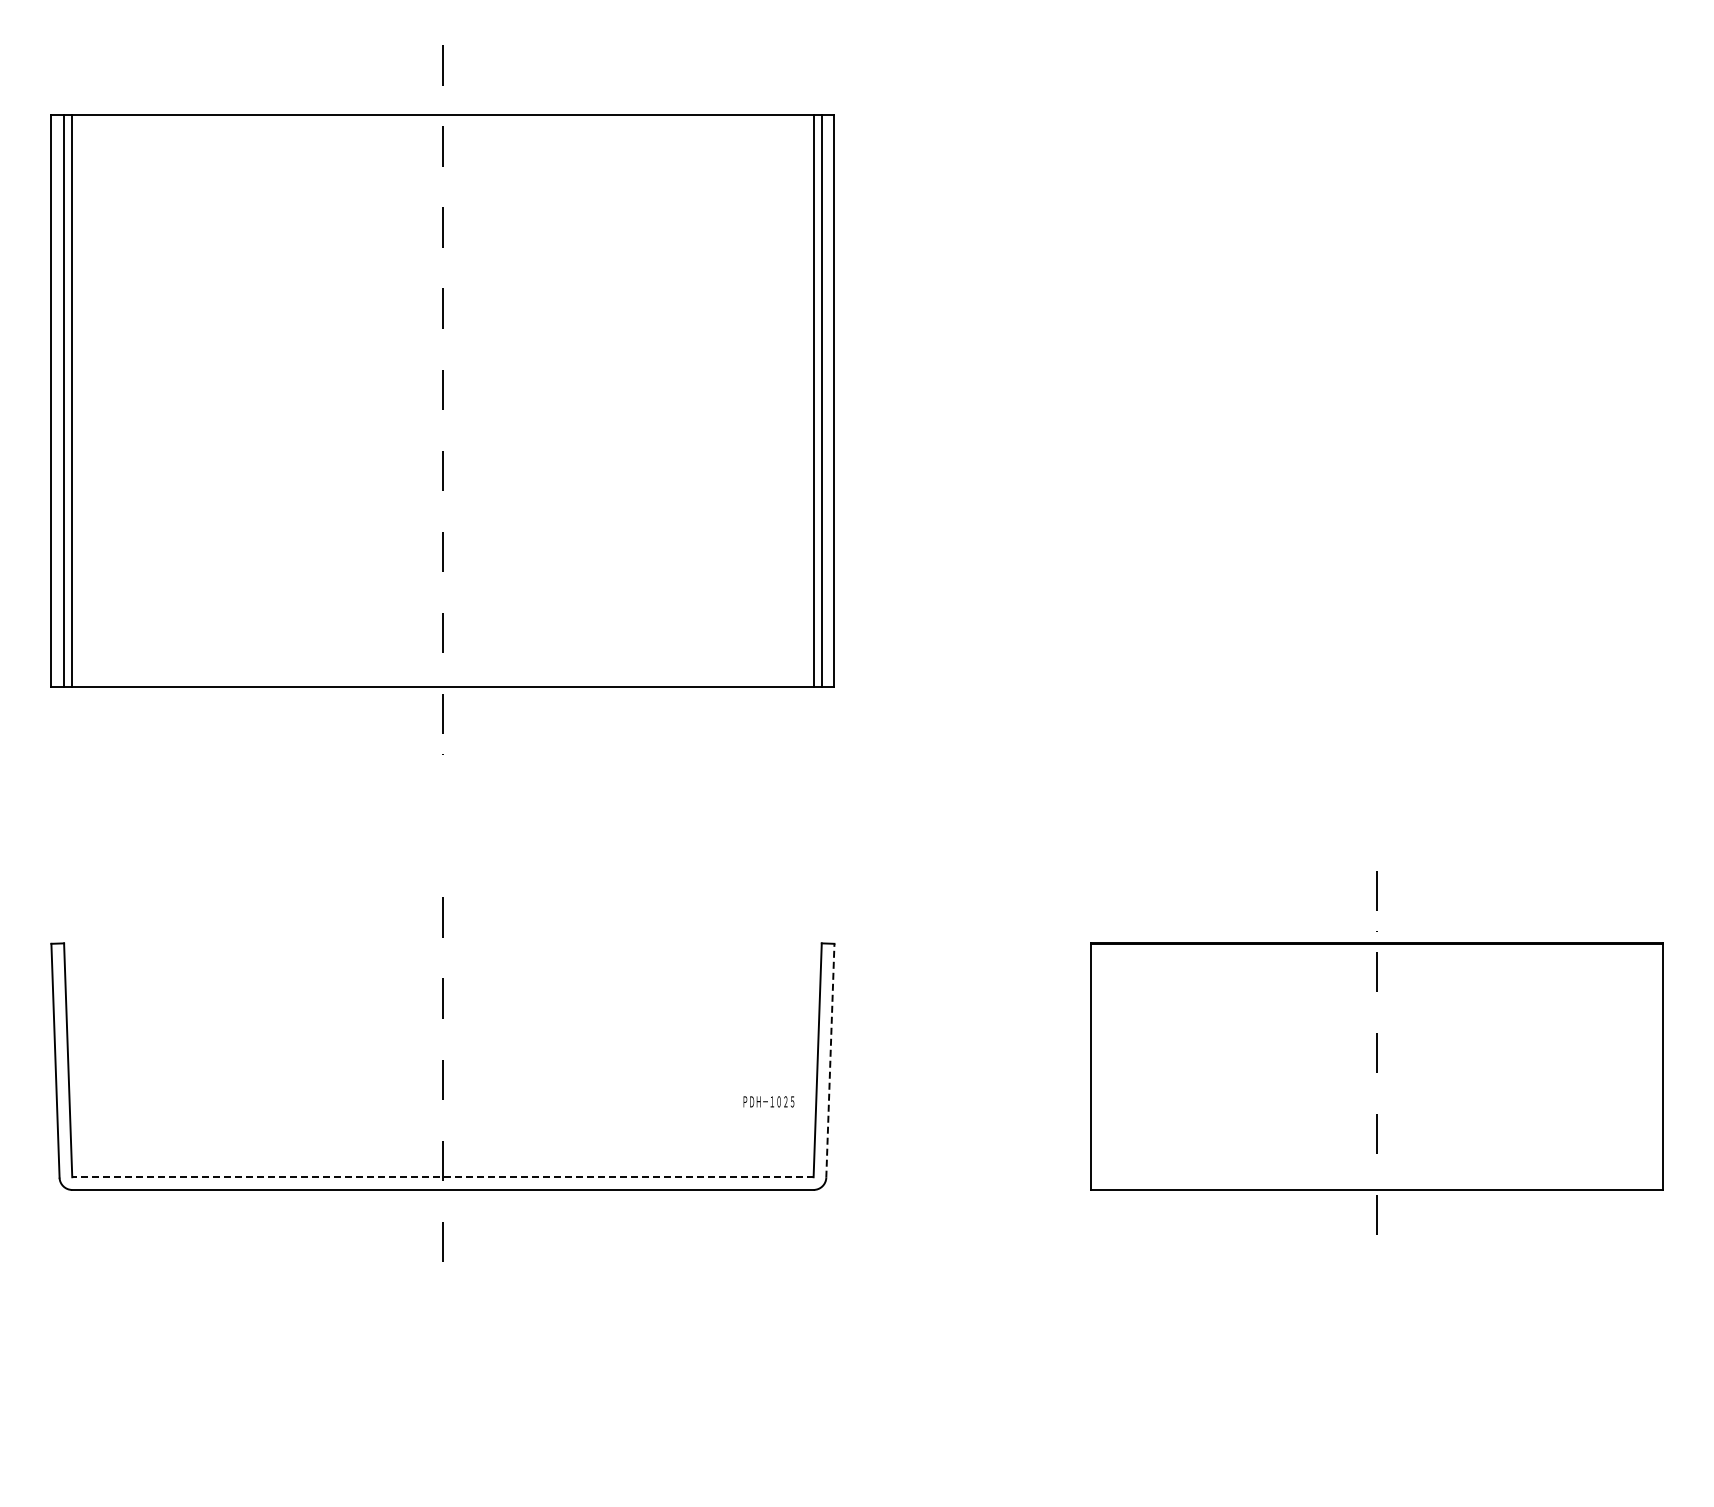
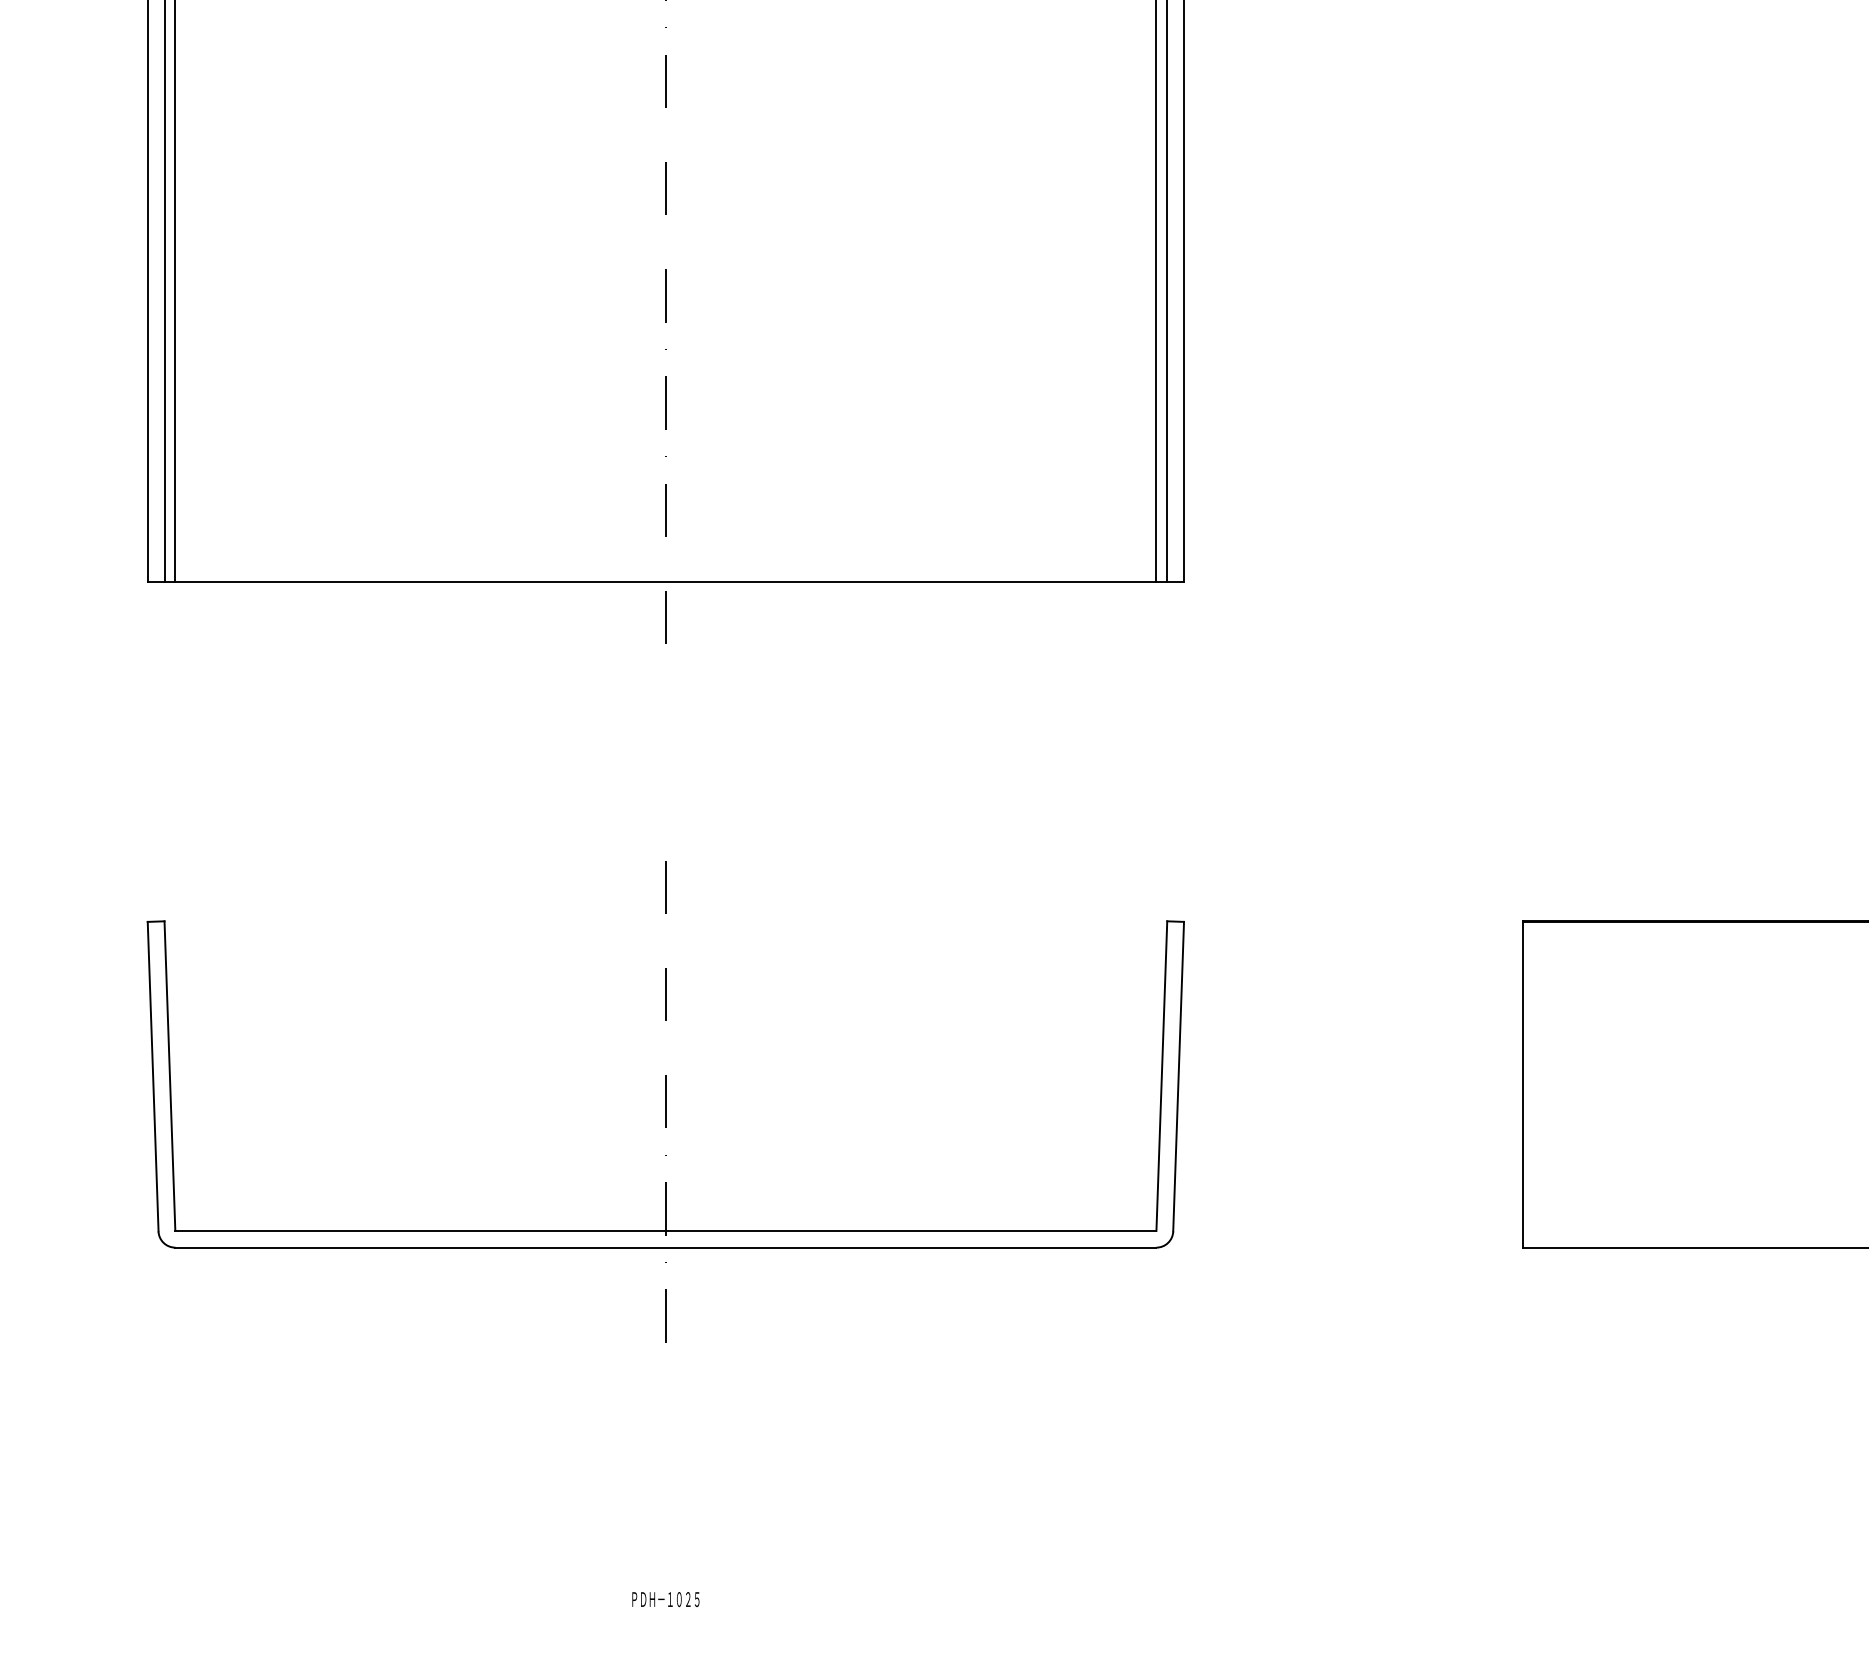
line: (830, 1060) -> (1178, 1076), dashed -> solid
text: (768, 1101) -> (665, 1599), moved
line: (442, 1177) -> (665, 1231), dashed -> solid

